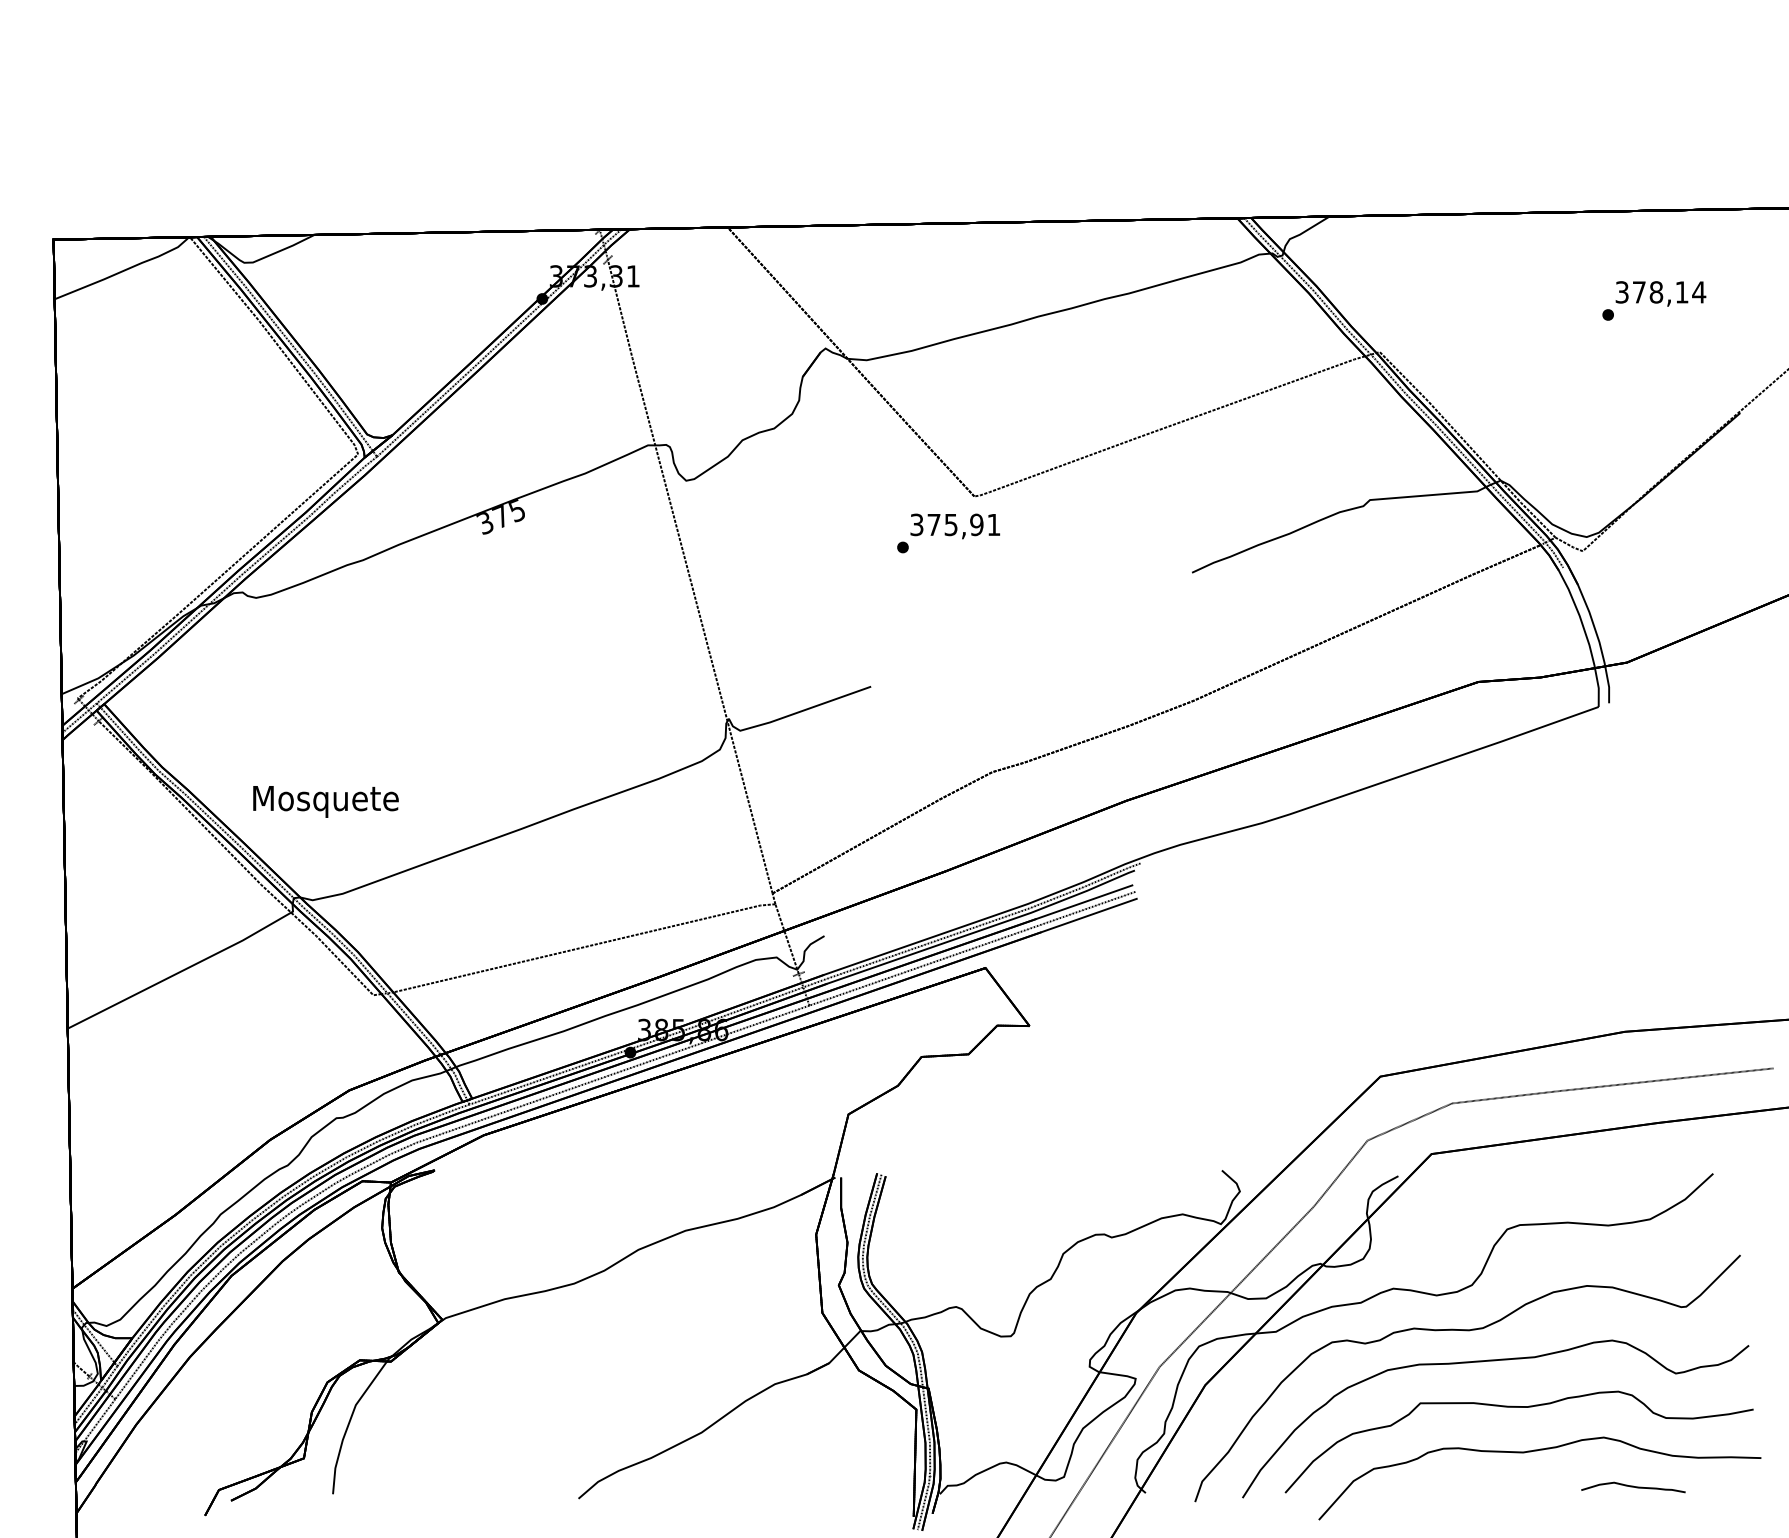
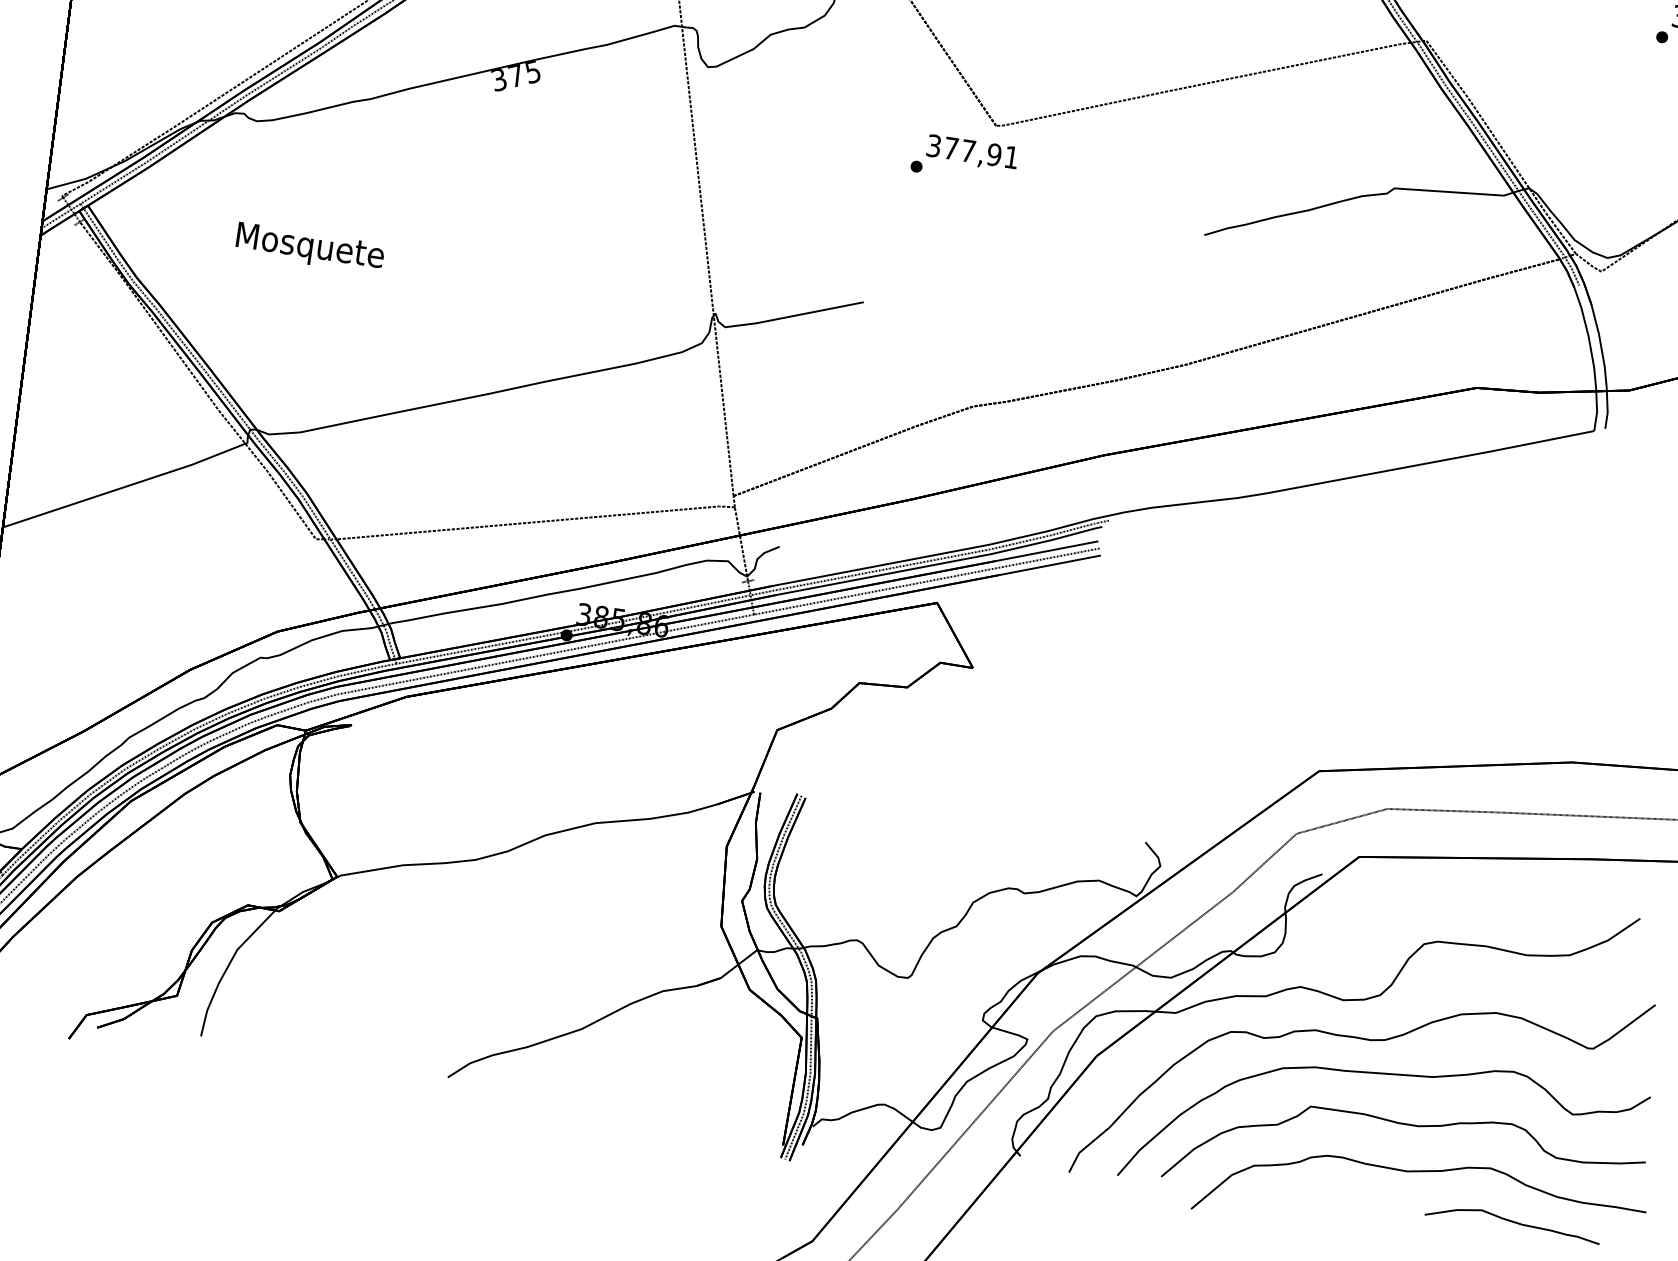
text: (950, 525) -> (967, 151), 375,91 -> 377,91
text: (325, 801) -> (309, 248), moved
part: (1633, 1487) -> (1513, 1223), size x1.67

